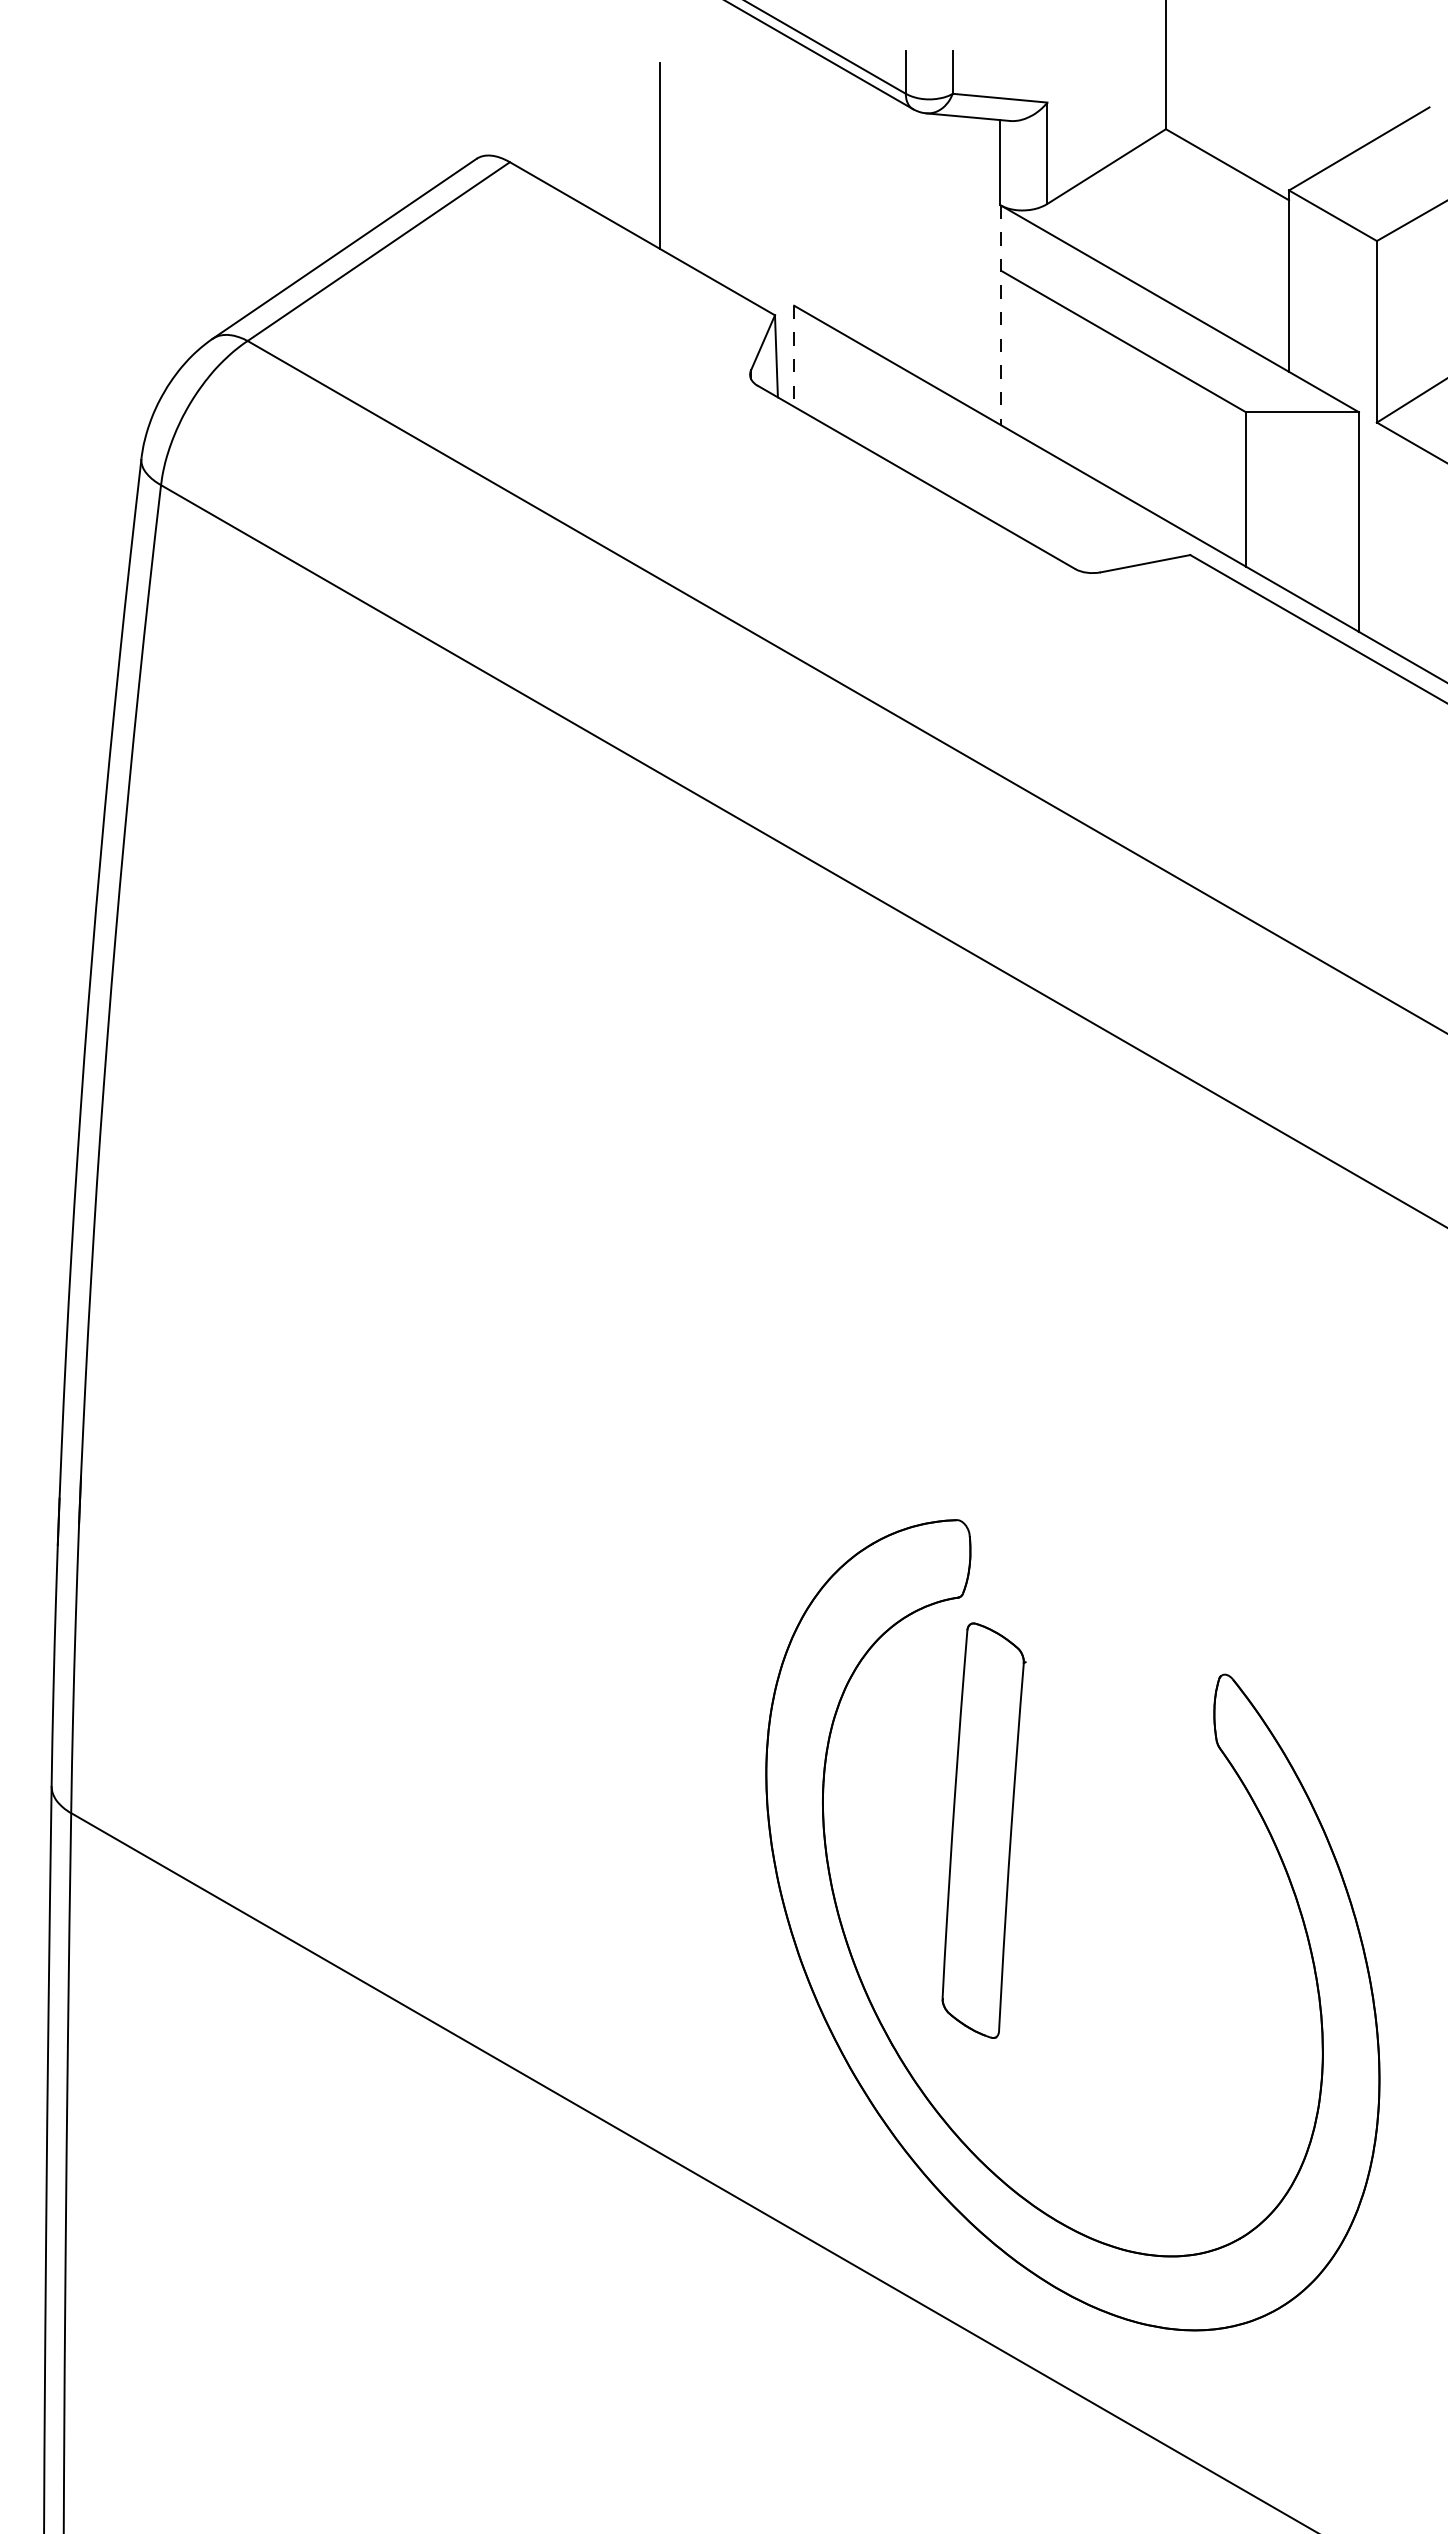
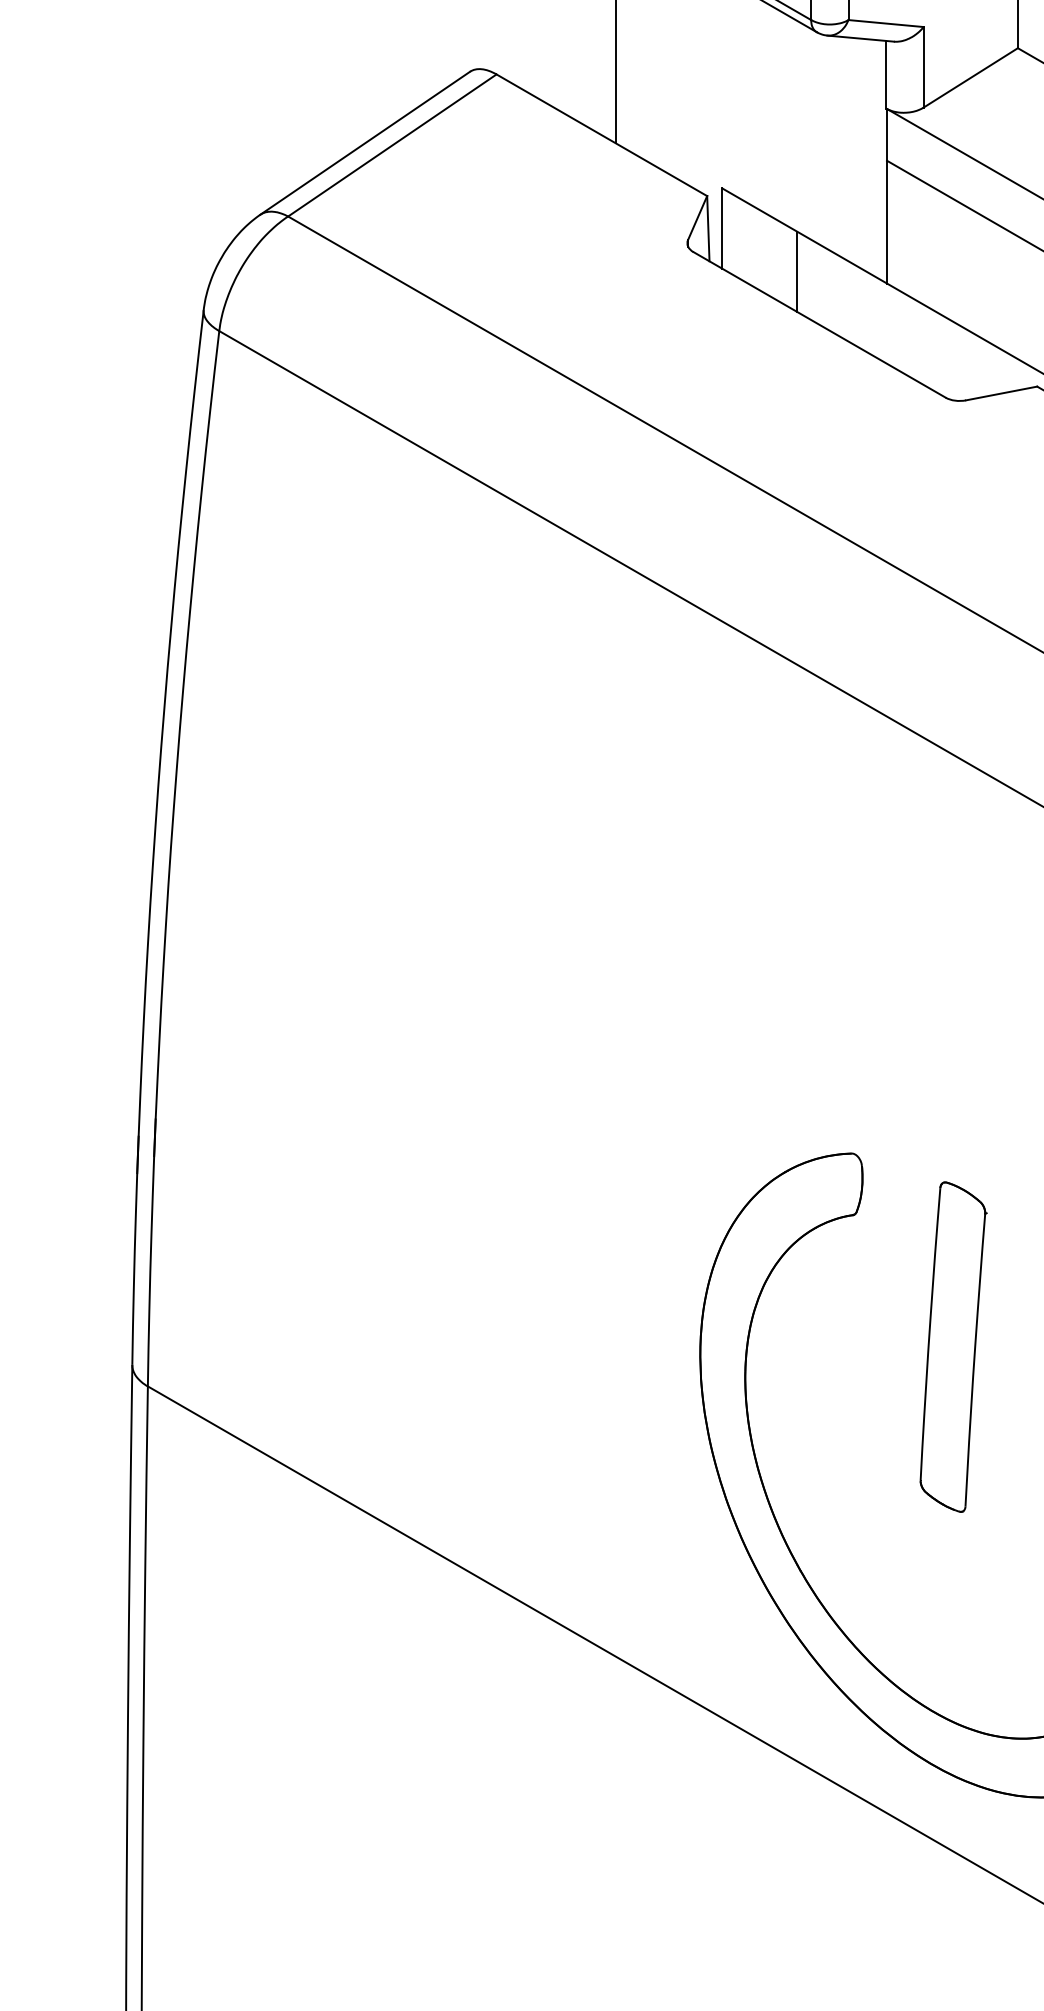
line: (1001, 315) -> (887, 196), dashed -> solid
line: (794, 356) -> (722, 228), dashed -> solid
line: (888, 410) -> (797, 271), added
part: (983, 1830) -> (953, 1346), moved

